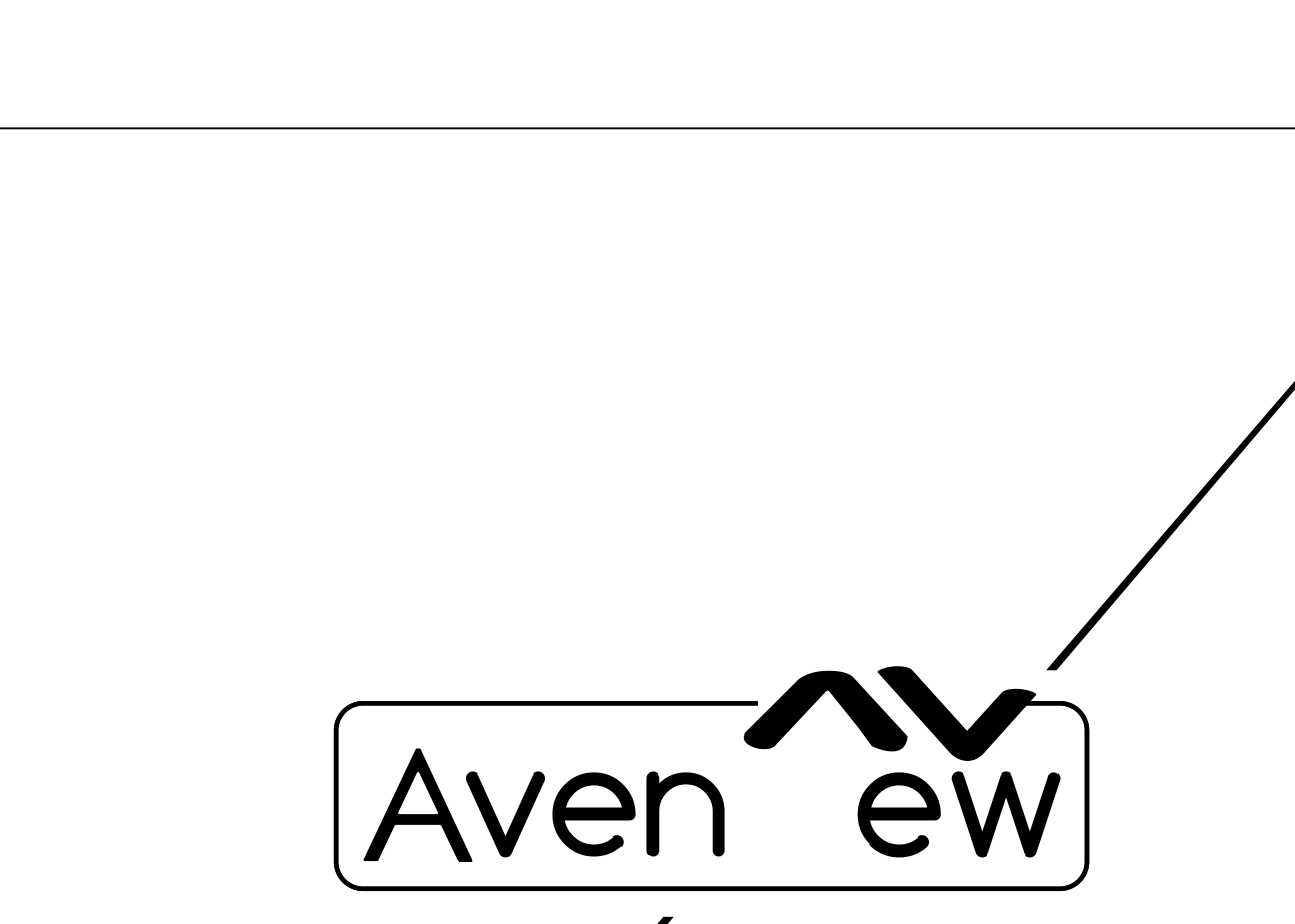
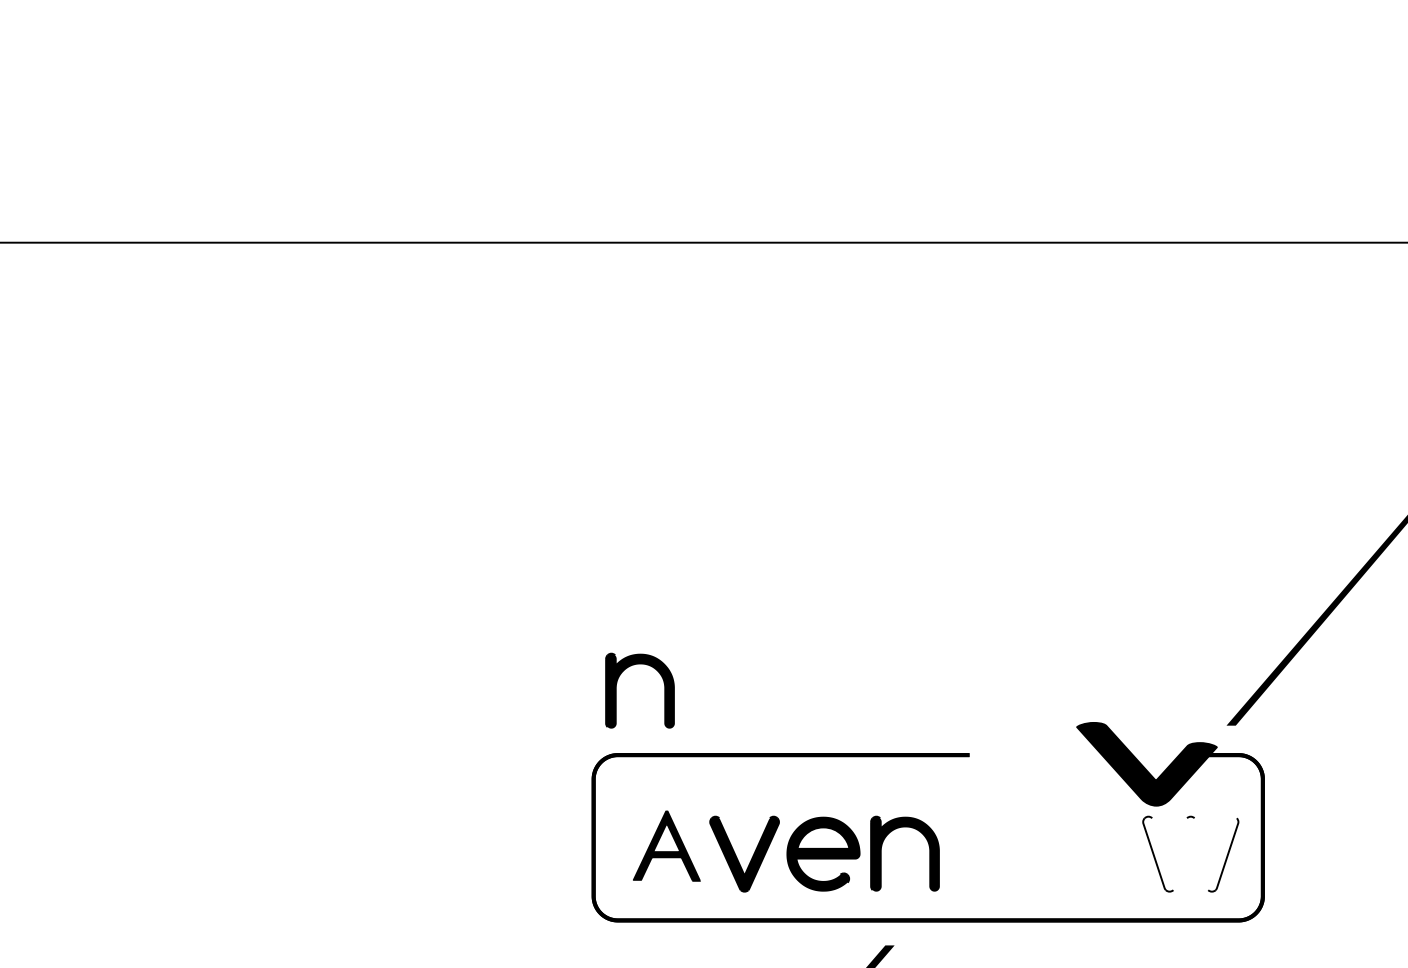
part: (361, 630) -> (616, 690), added
fill: (826, 711) -> (1030, 762), removed
part: (417, 804) -> (666, 845), size x0.7
fill: (1005, 813) -> (1190, 853), removed
part: (899, 814) -> (1095, 854), removed

